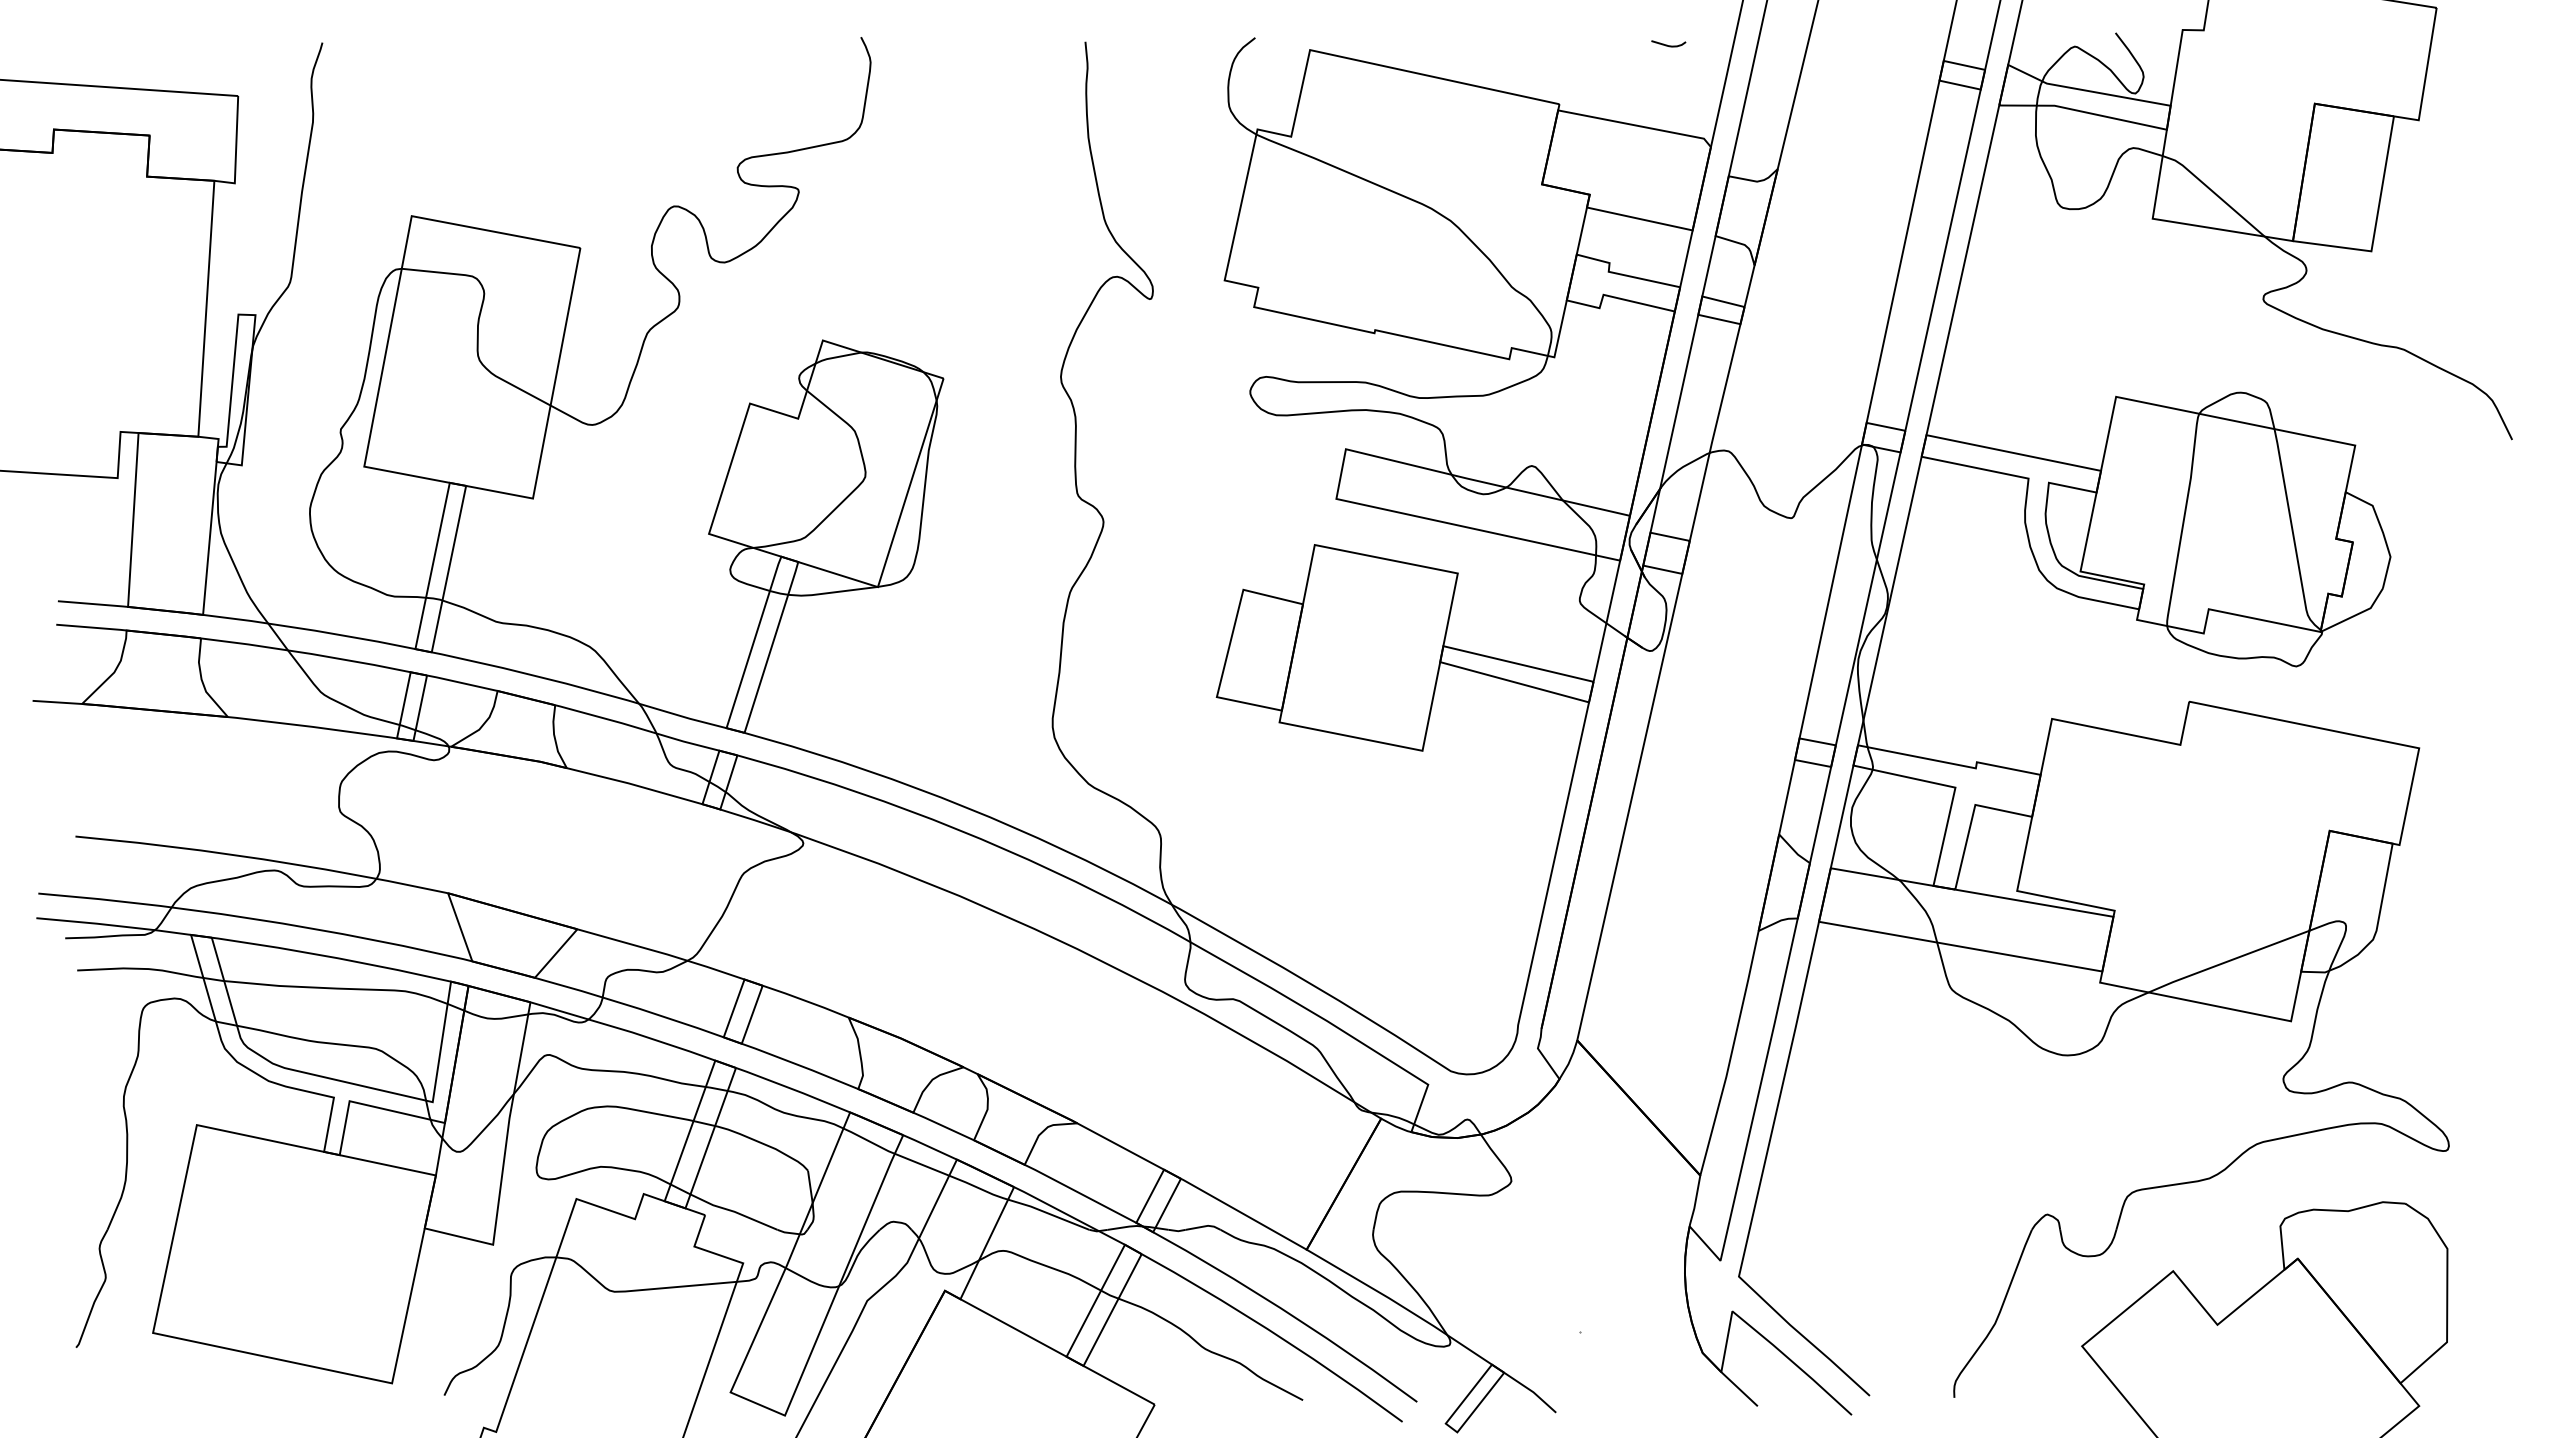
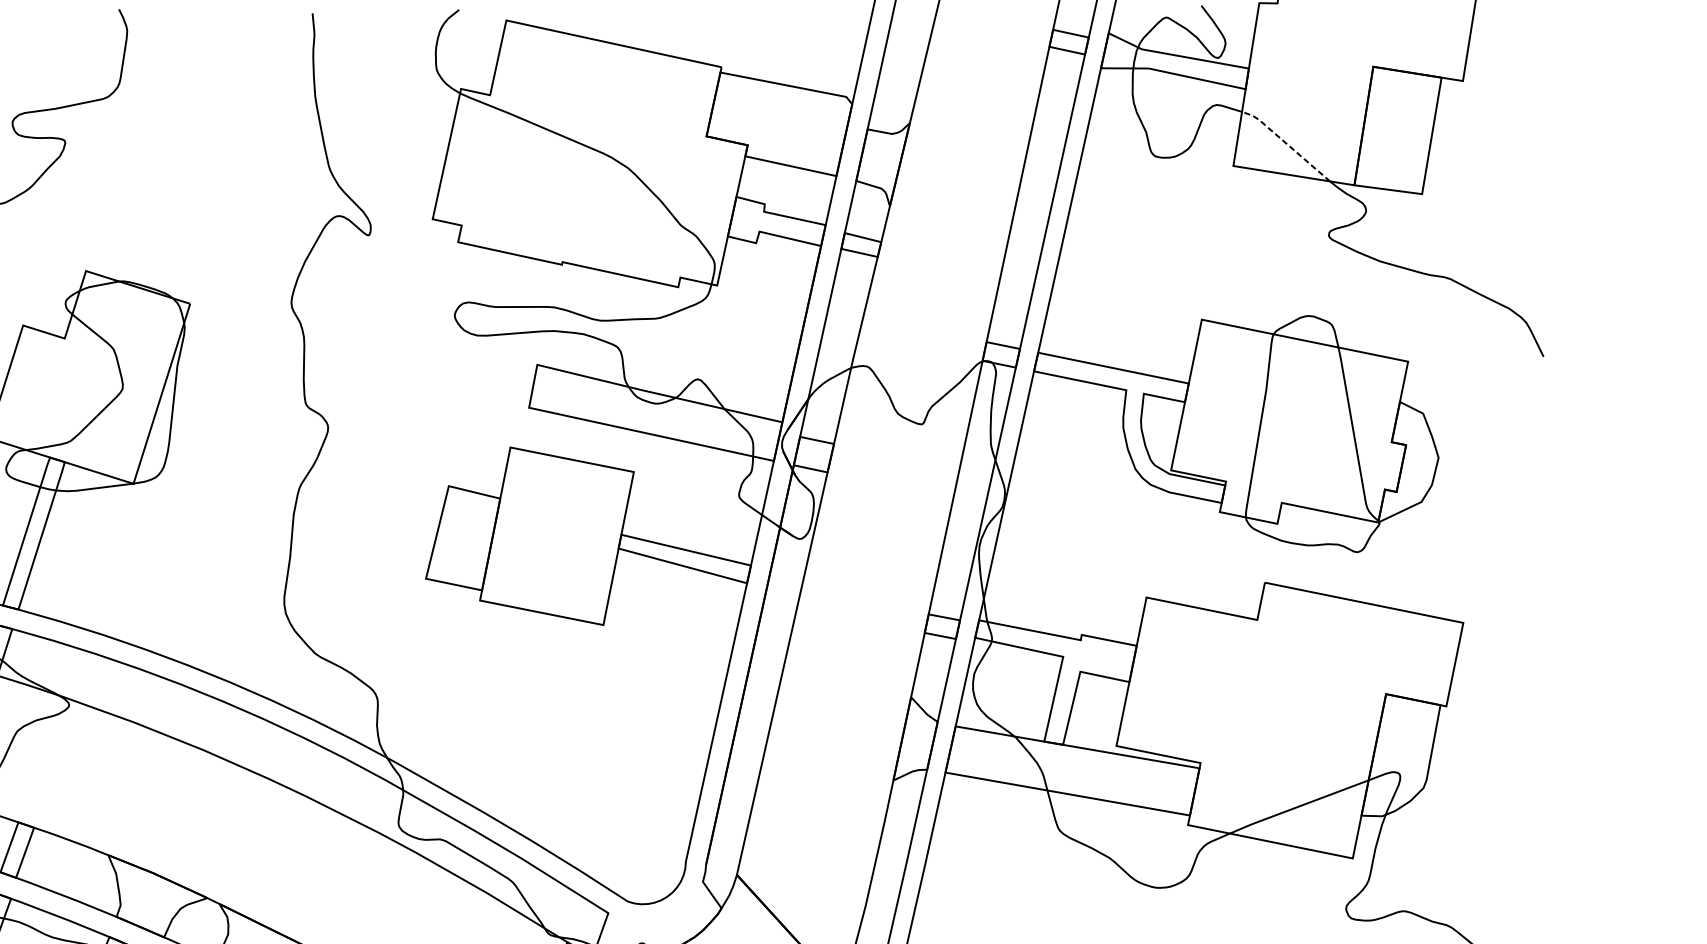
curve: (1667, 44) -> (814, 15), removed
line: (2214, 192) -> (1286, 143), solid -> dashed

